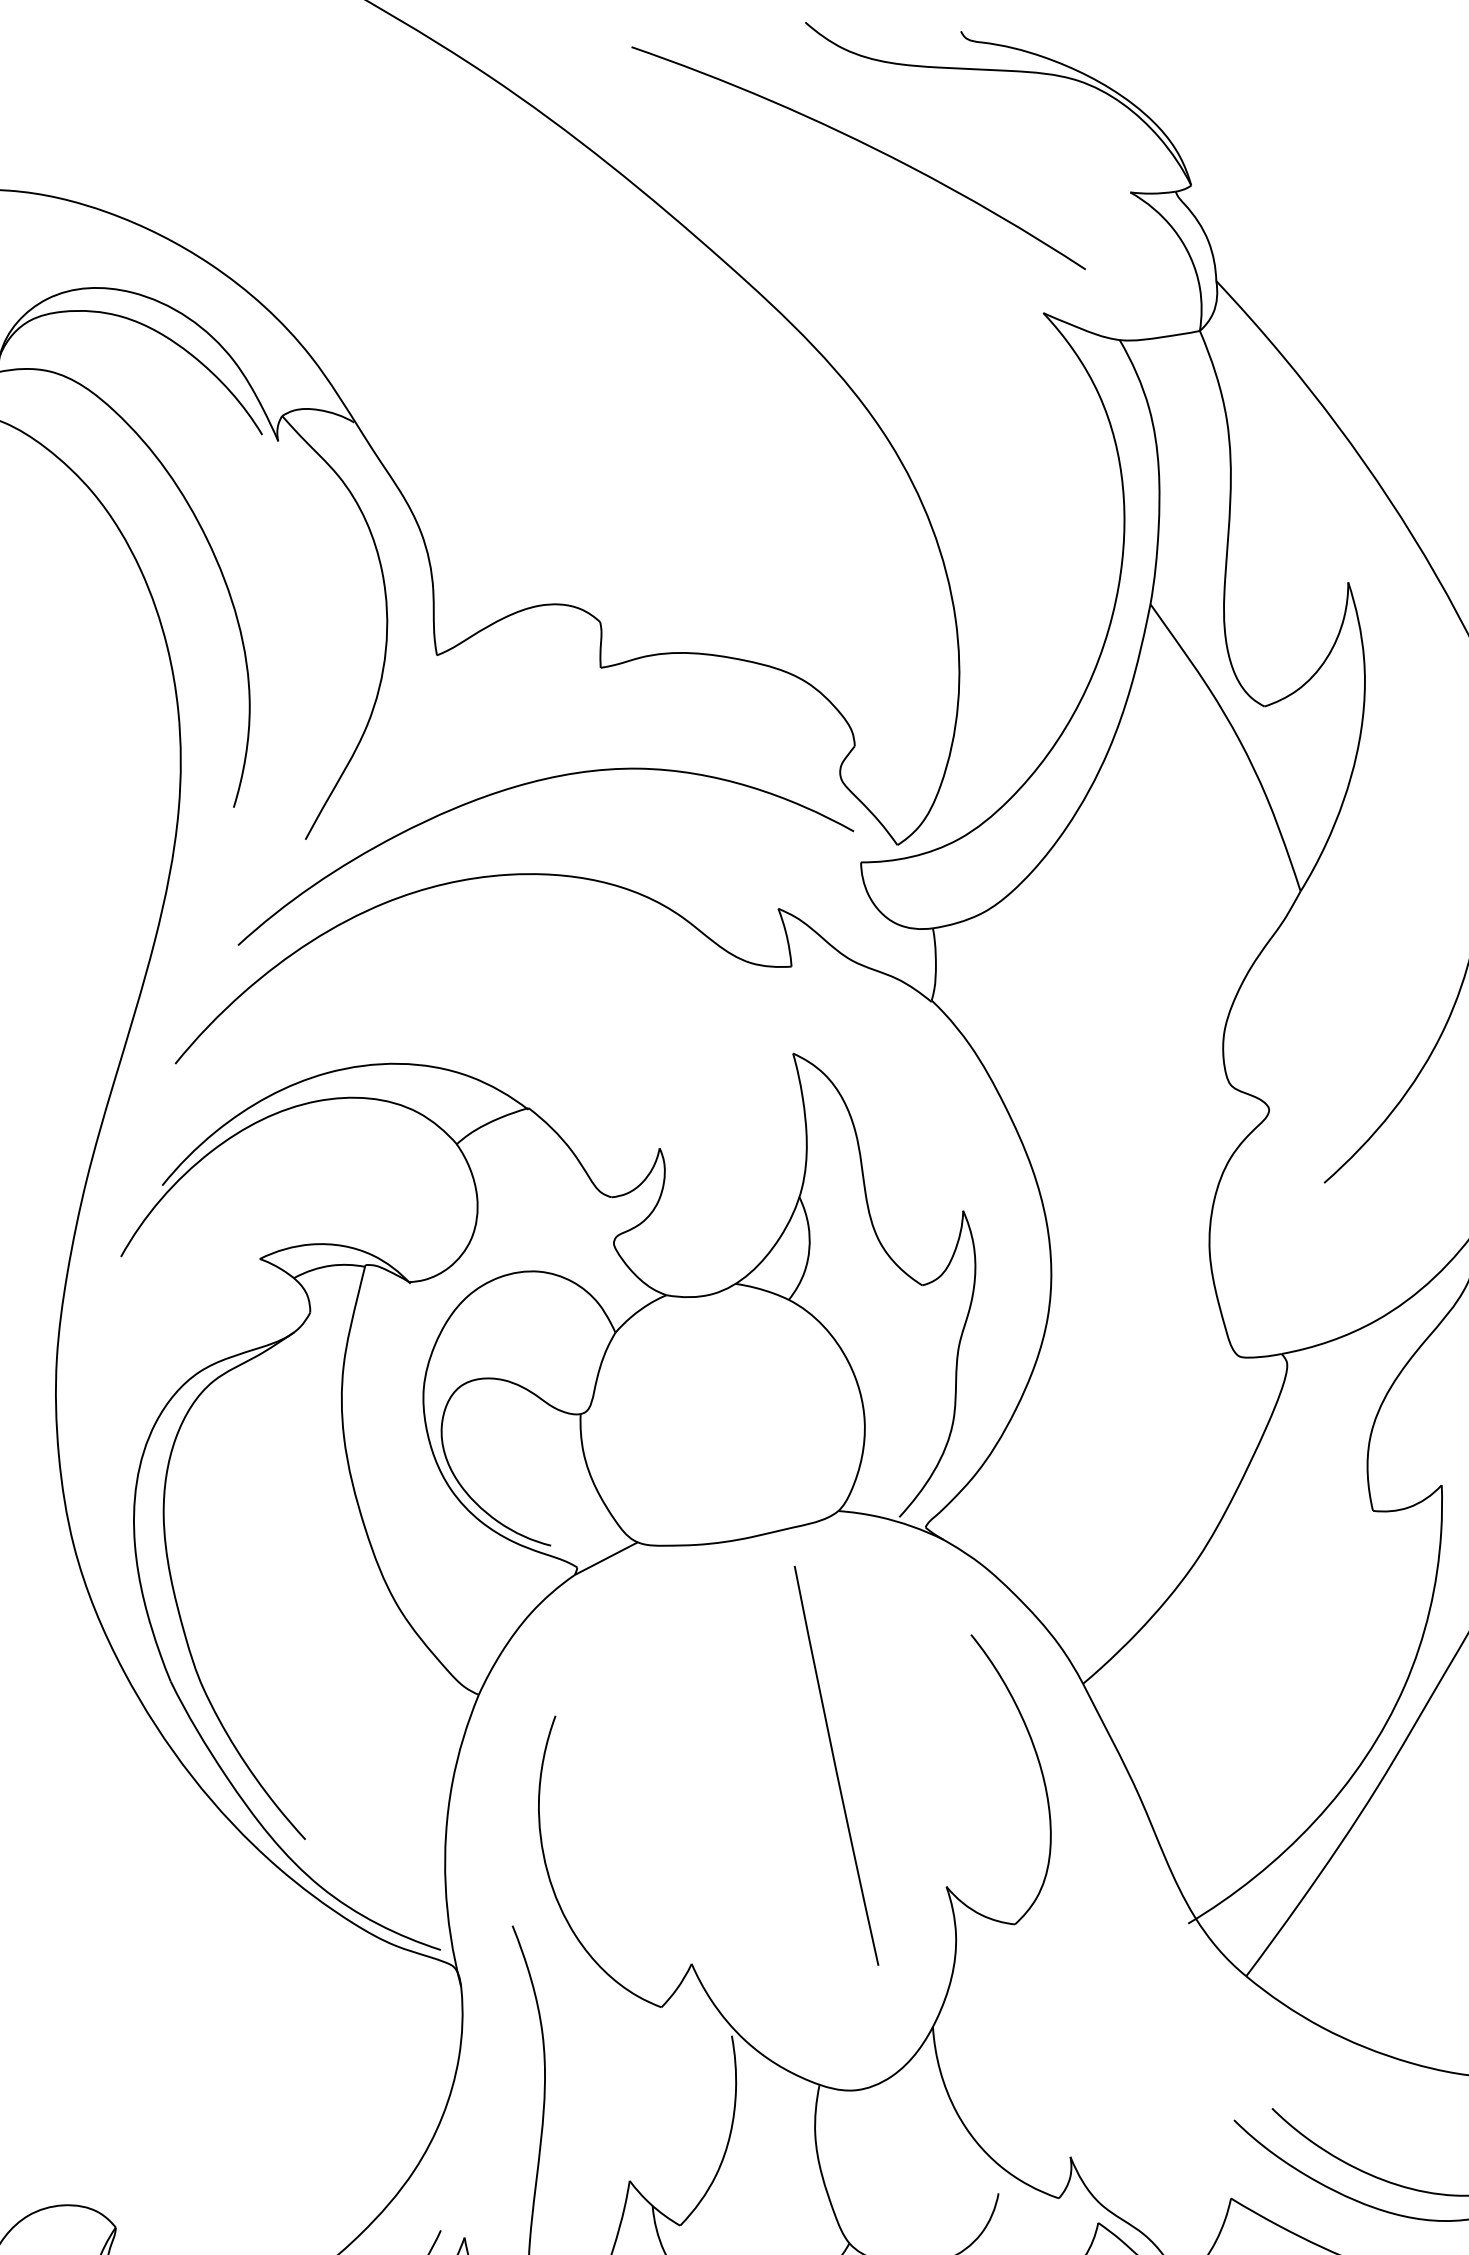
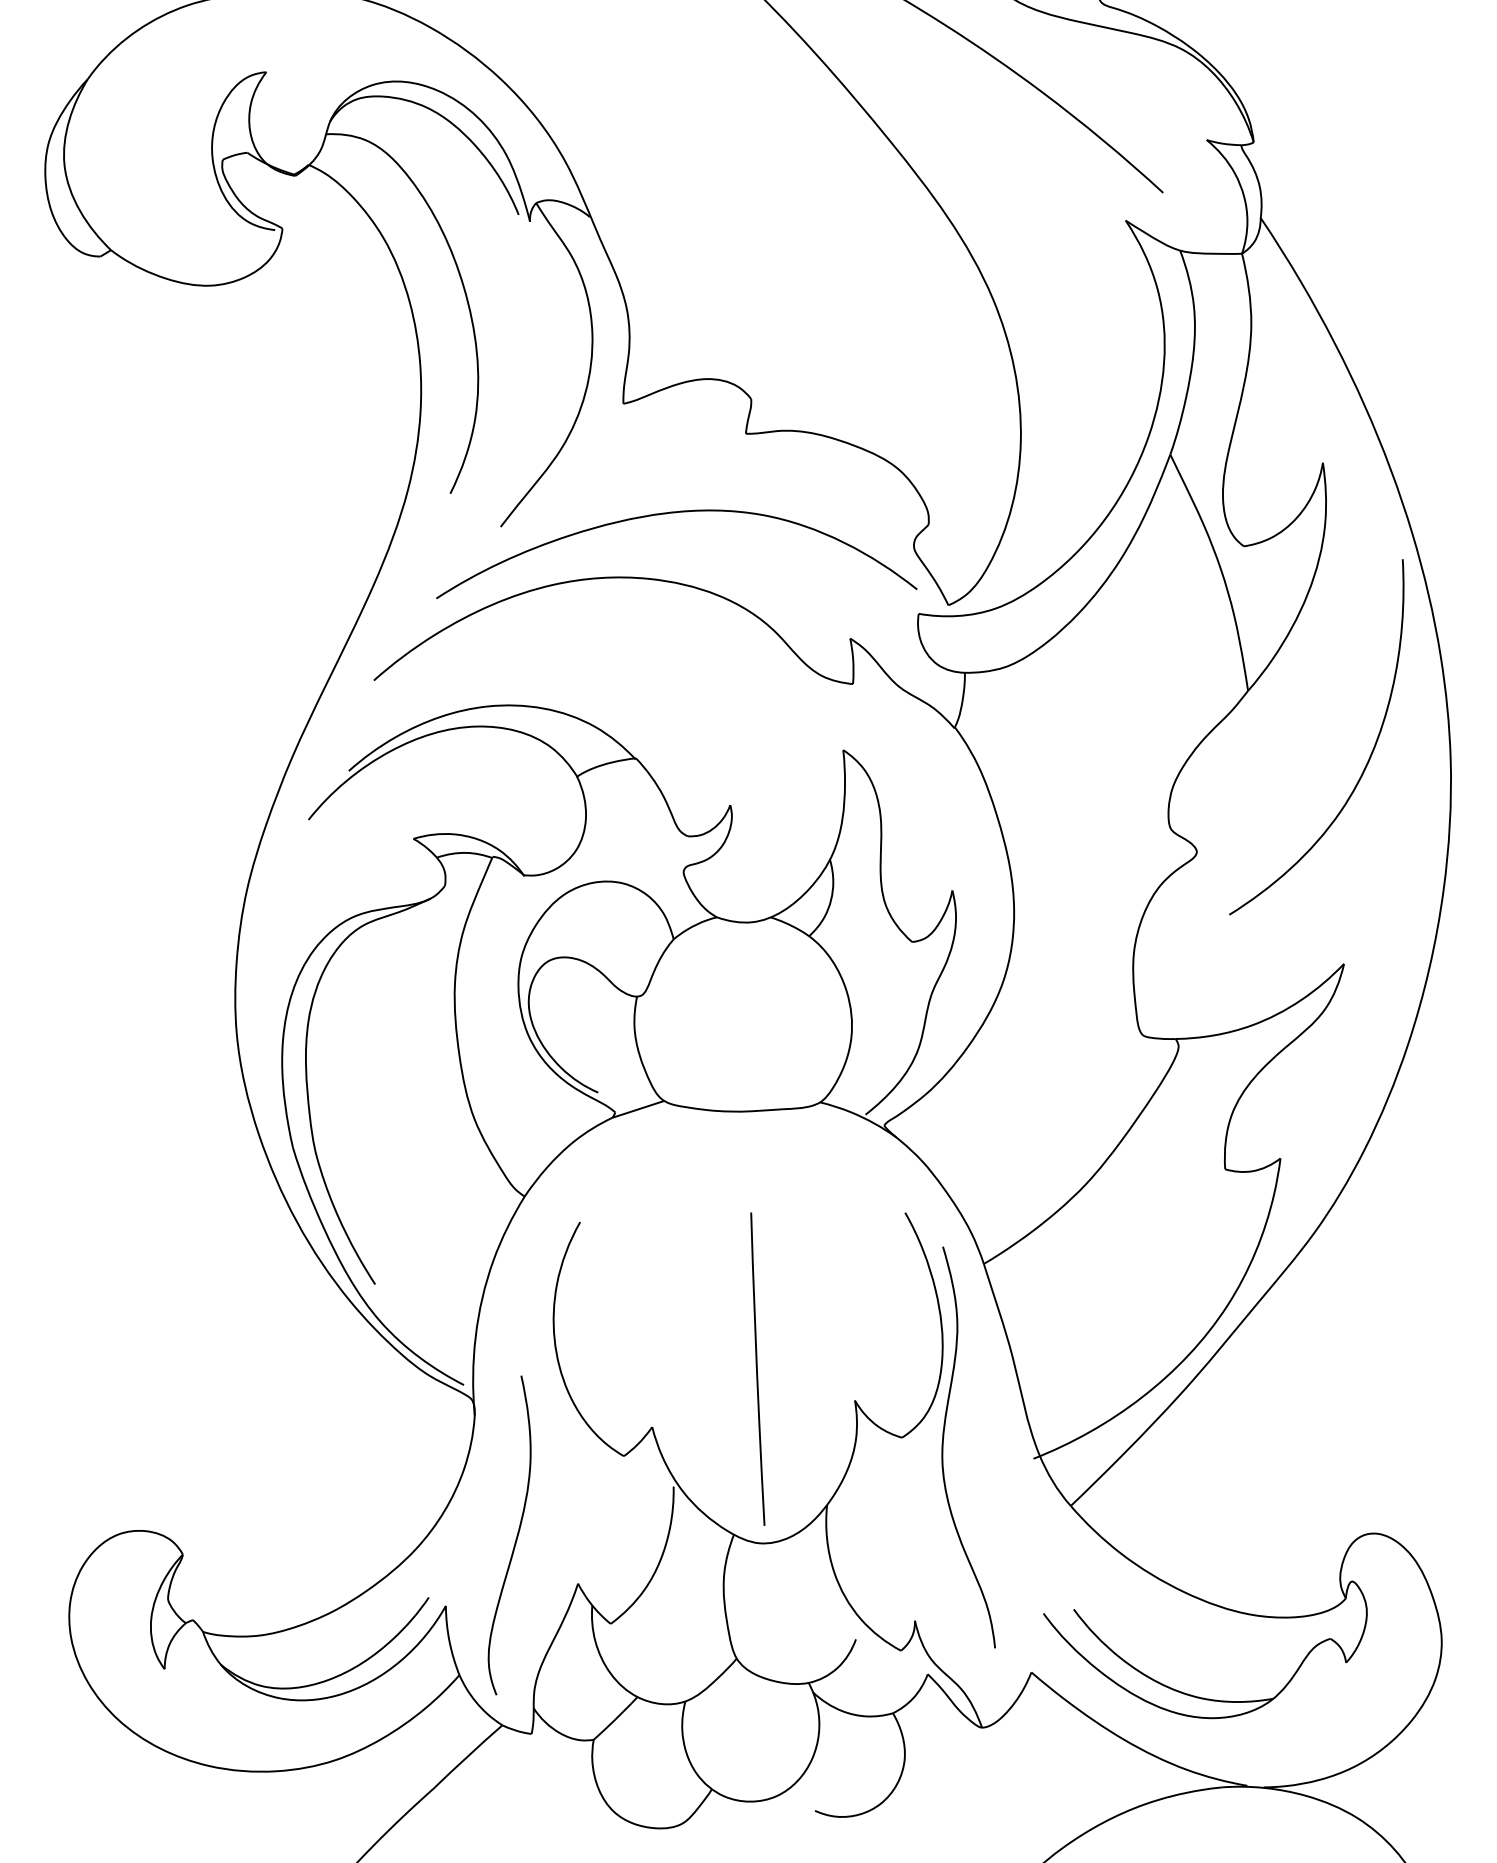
curve: (835, 1765) -> (757, 1368), moved
curve: (1070, 1928) -> (943, 1447), added

